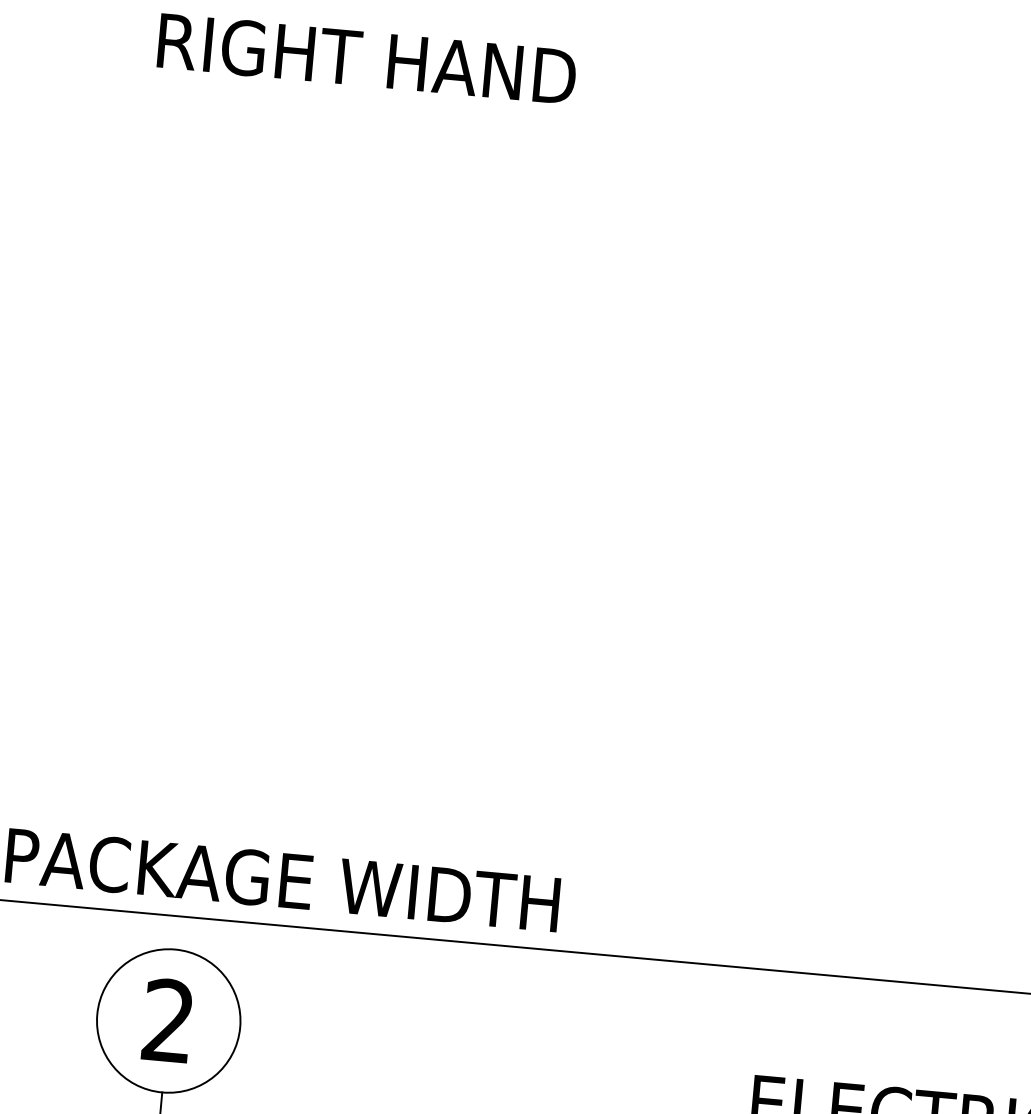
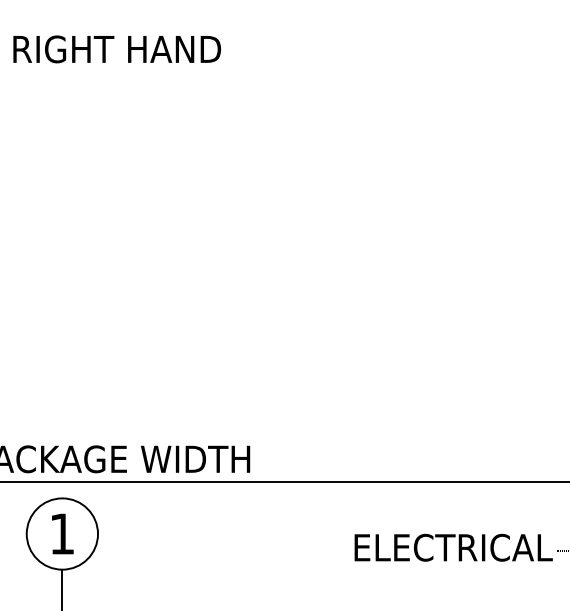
text: (167, 1019) -> (61, 533), 2 -> 1

